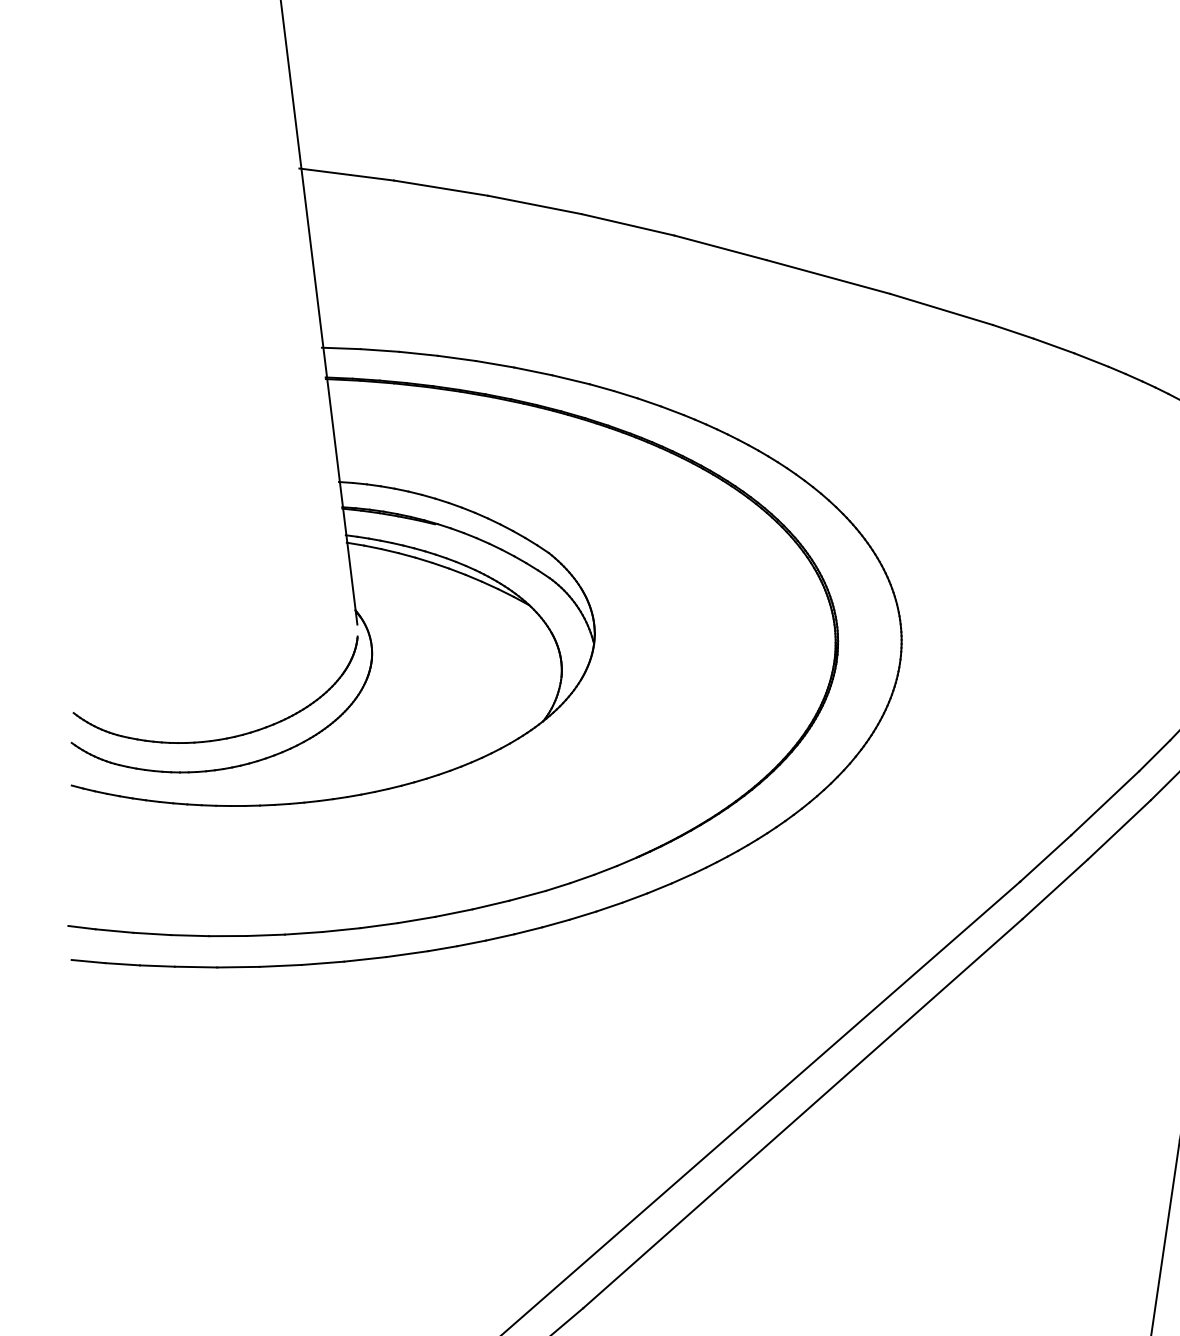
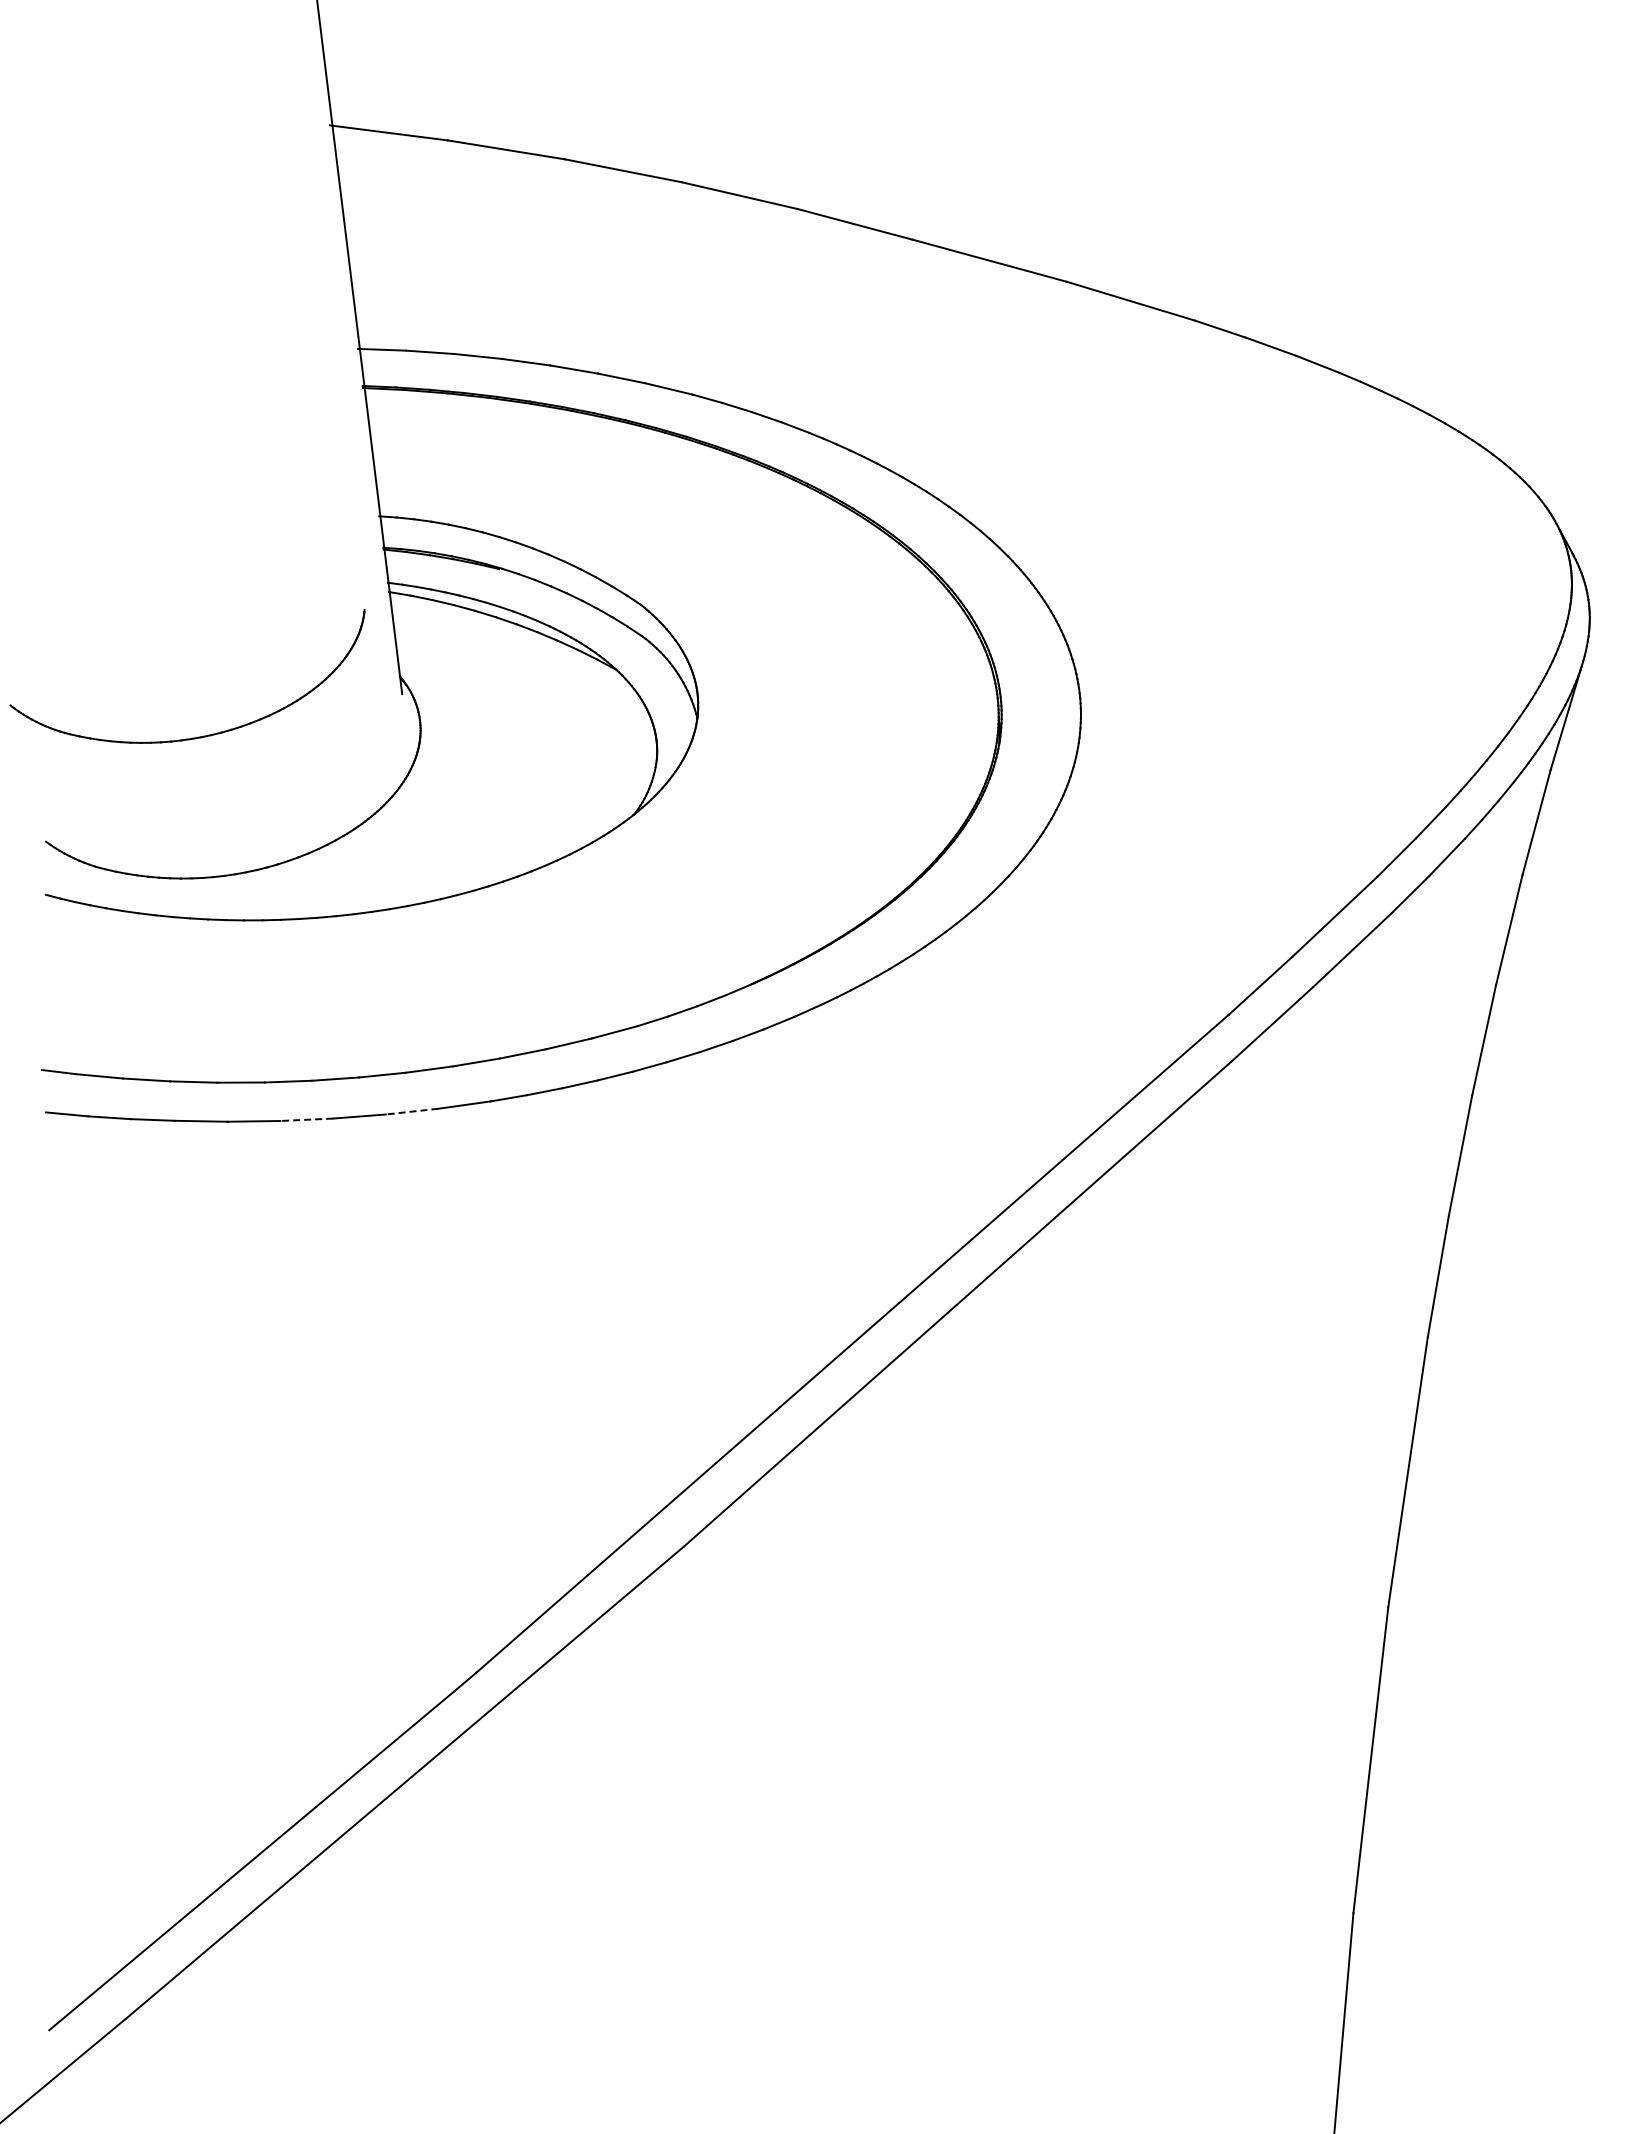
part: (224, 737) -> (198, 736), moved
line: (364, 959) -> (411, 1111), solid -> dashed
line: (280, 965) -> (306, 1119), solid -> dashed

